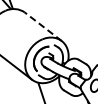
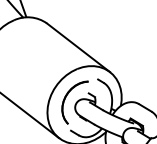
line: (42, 26) -> (77, 47), dashed -> solid

